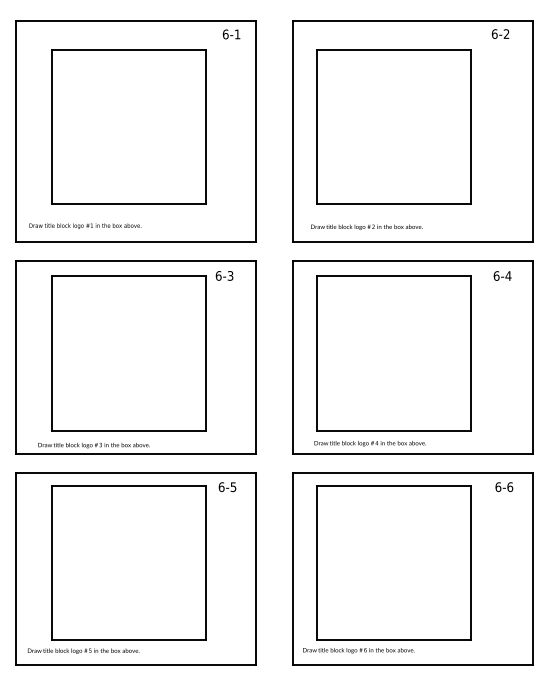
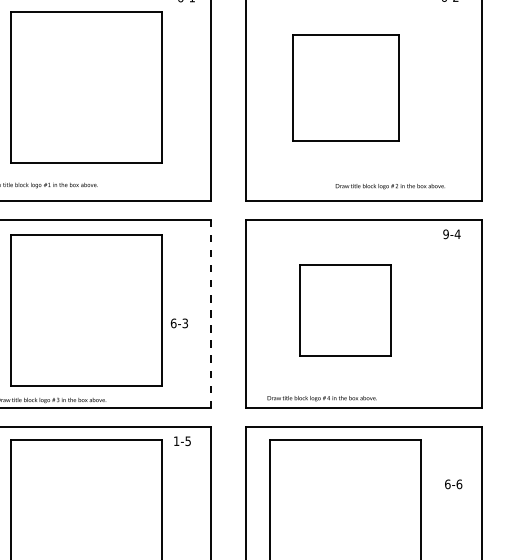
part: (393, 126) -> (345, 87), size x0.7
text: (366, 226) -> (390, 185), moved
text: (224, 275) -> (179, 322), moved
text: (496, 275) -> (445, 233), 6-4 -> 9-4
part: (393, 353) -> (345, 310), size x0.6
line: (256, 356) -> (210, 313), solid -> dashed
text: (221, 487) -> (176, 441), 6-5 -> 1-5
text: (504, 487) -> (453, 484), moved

